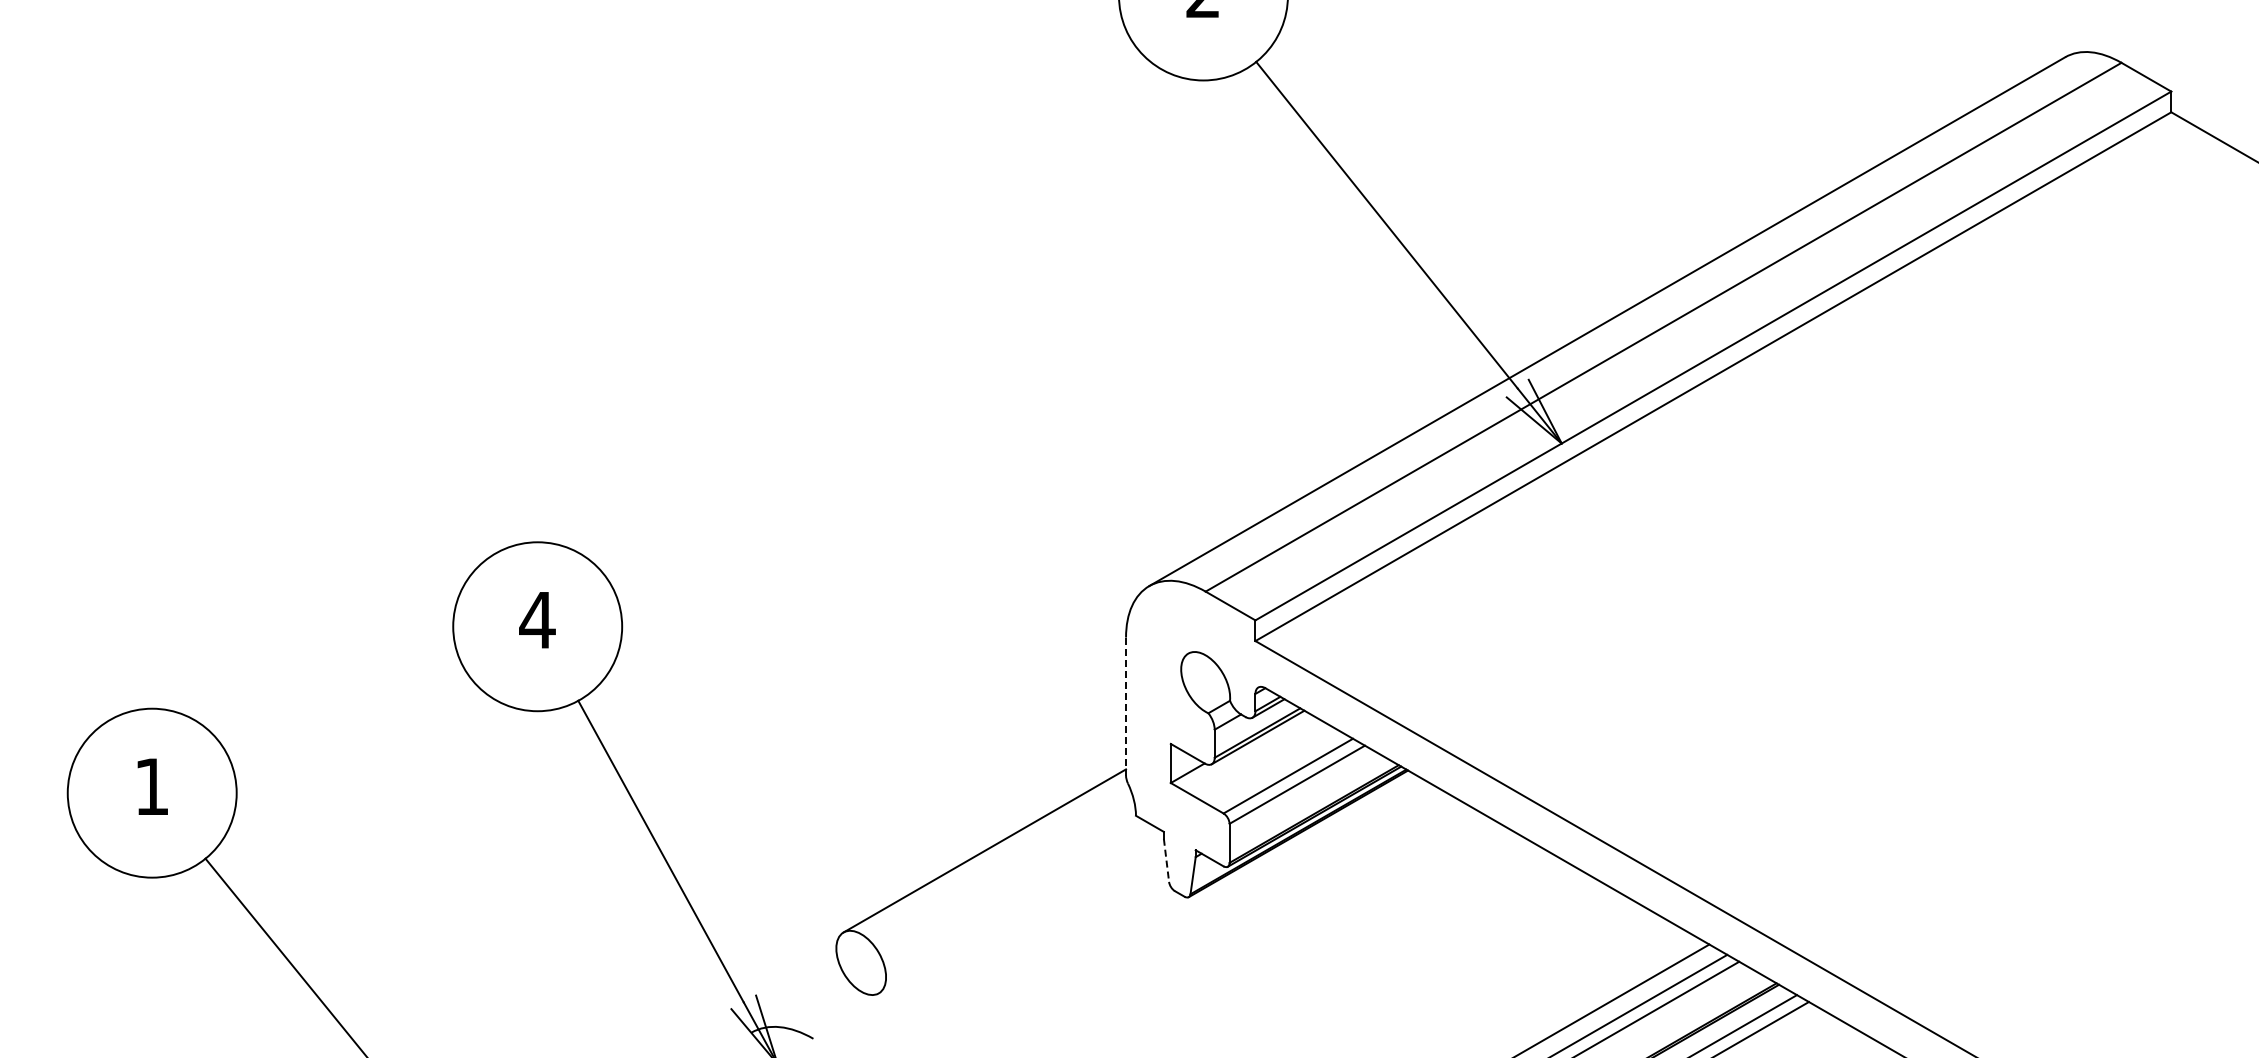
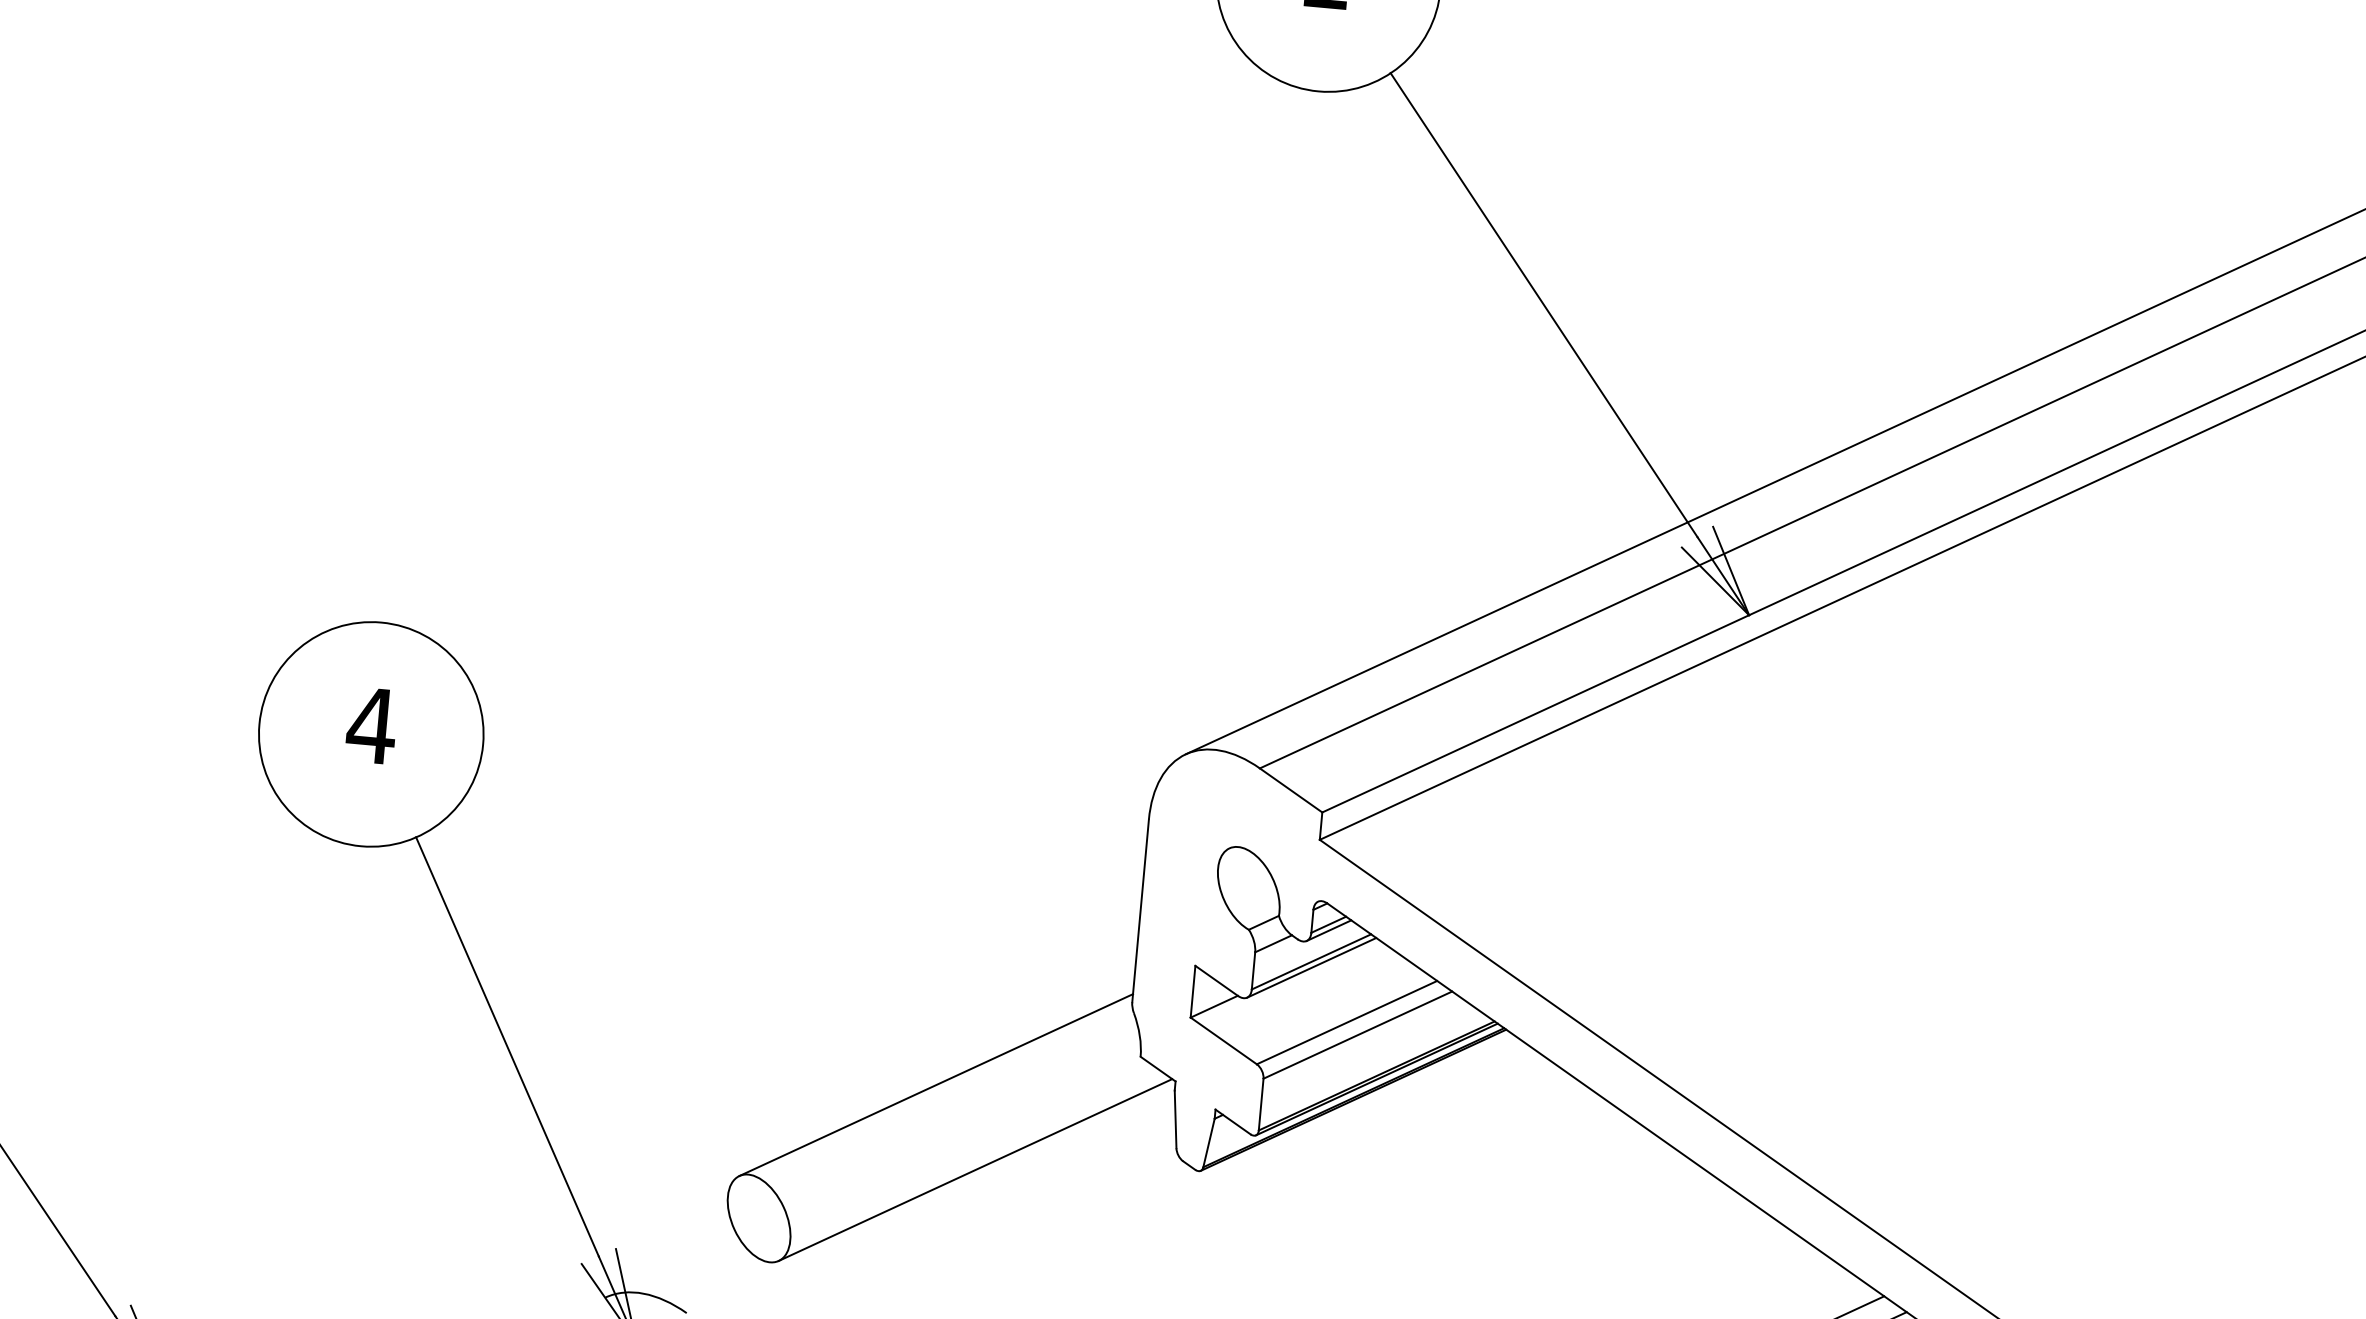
line: (1126, 706) -> (1141, 910), dashed -> solid
line: (1166, 860) -> (1175, 1119), dashed -> solid
line: (1019, 911) -> (974, 1169), added

